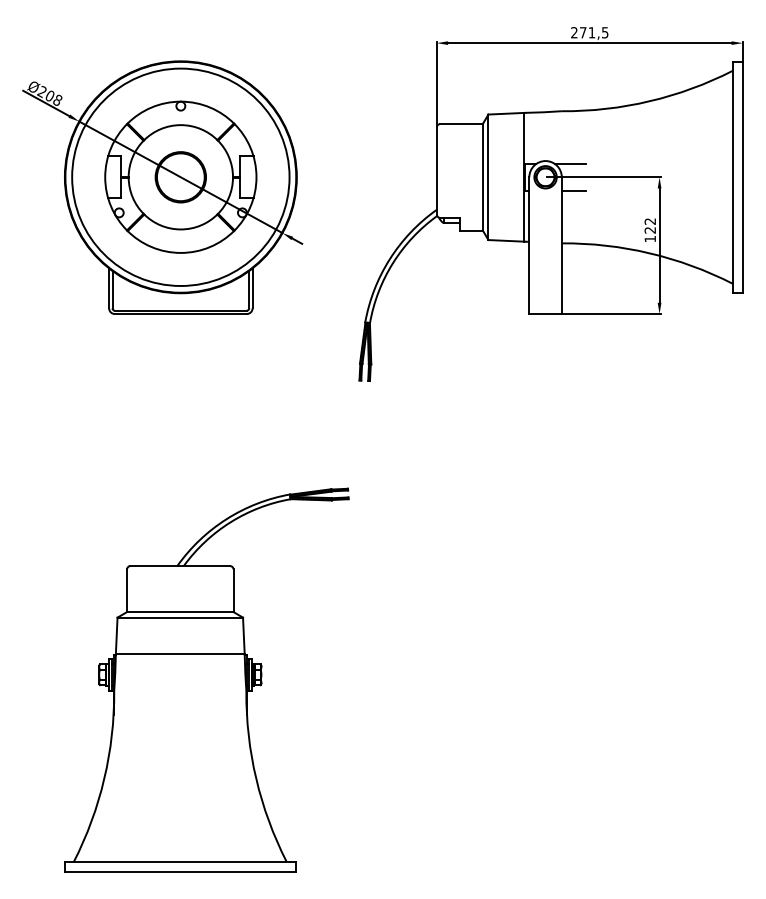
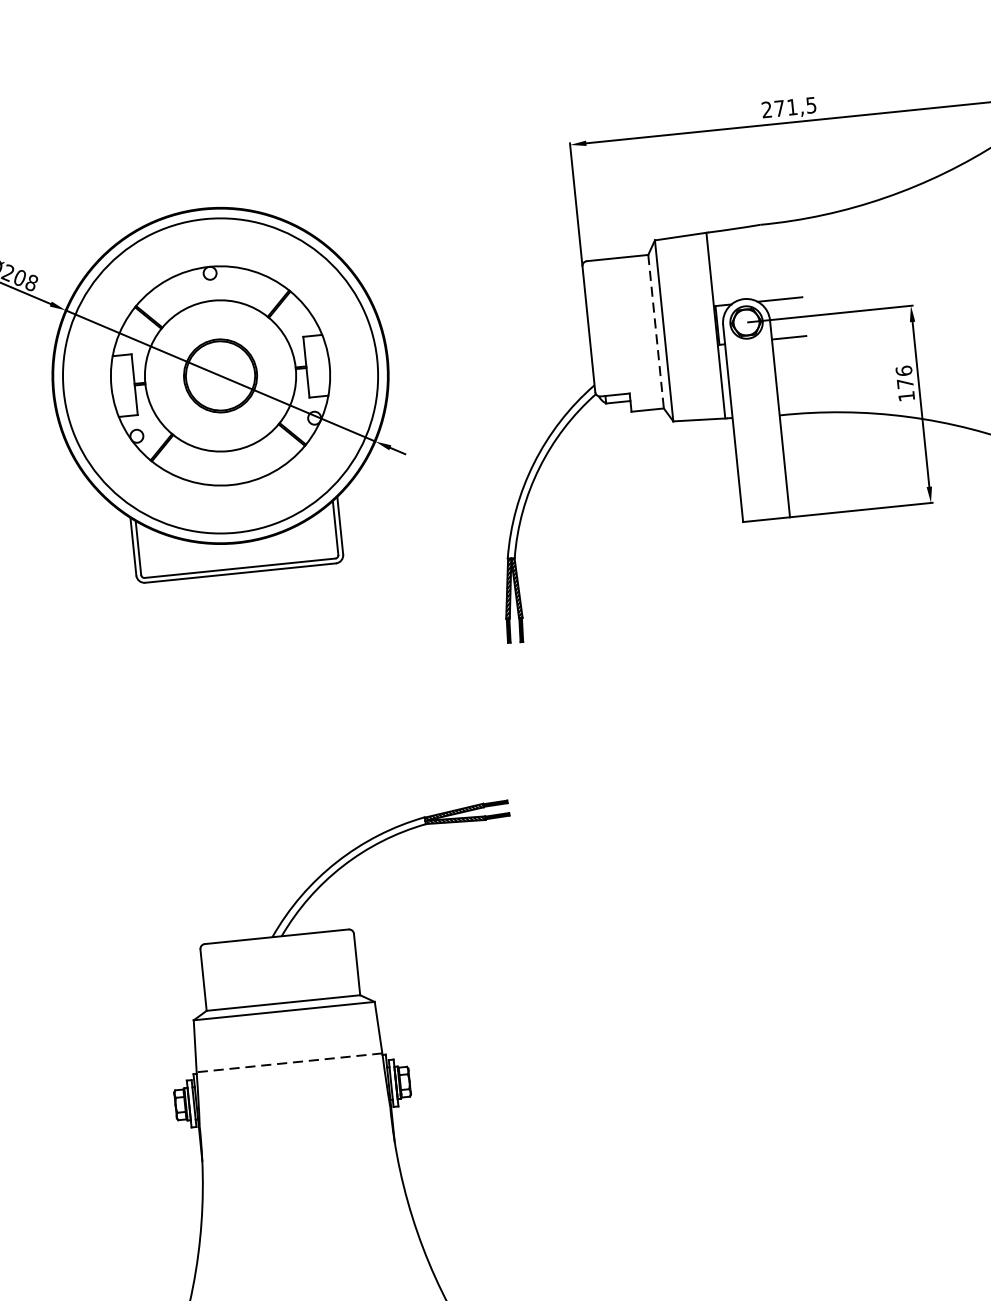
line: (482, 177) -> (655, 332), solid -> dashed
text: (650, 225) -> (904, 376), 122 -> 176
line: (179, 653) -> (288, 1062), solid -> dashed

